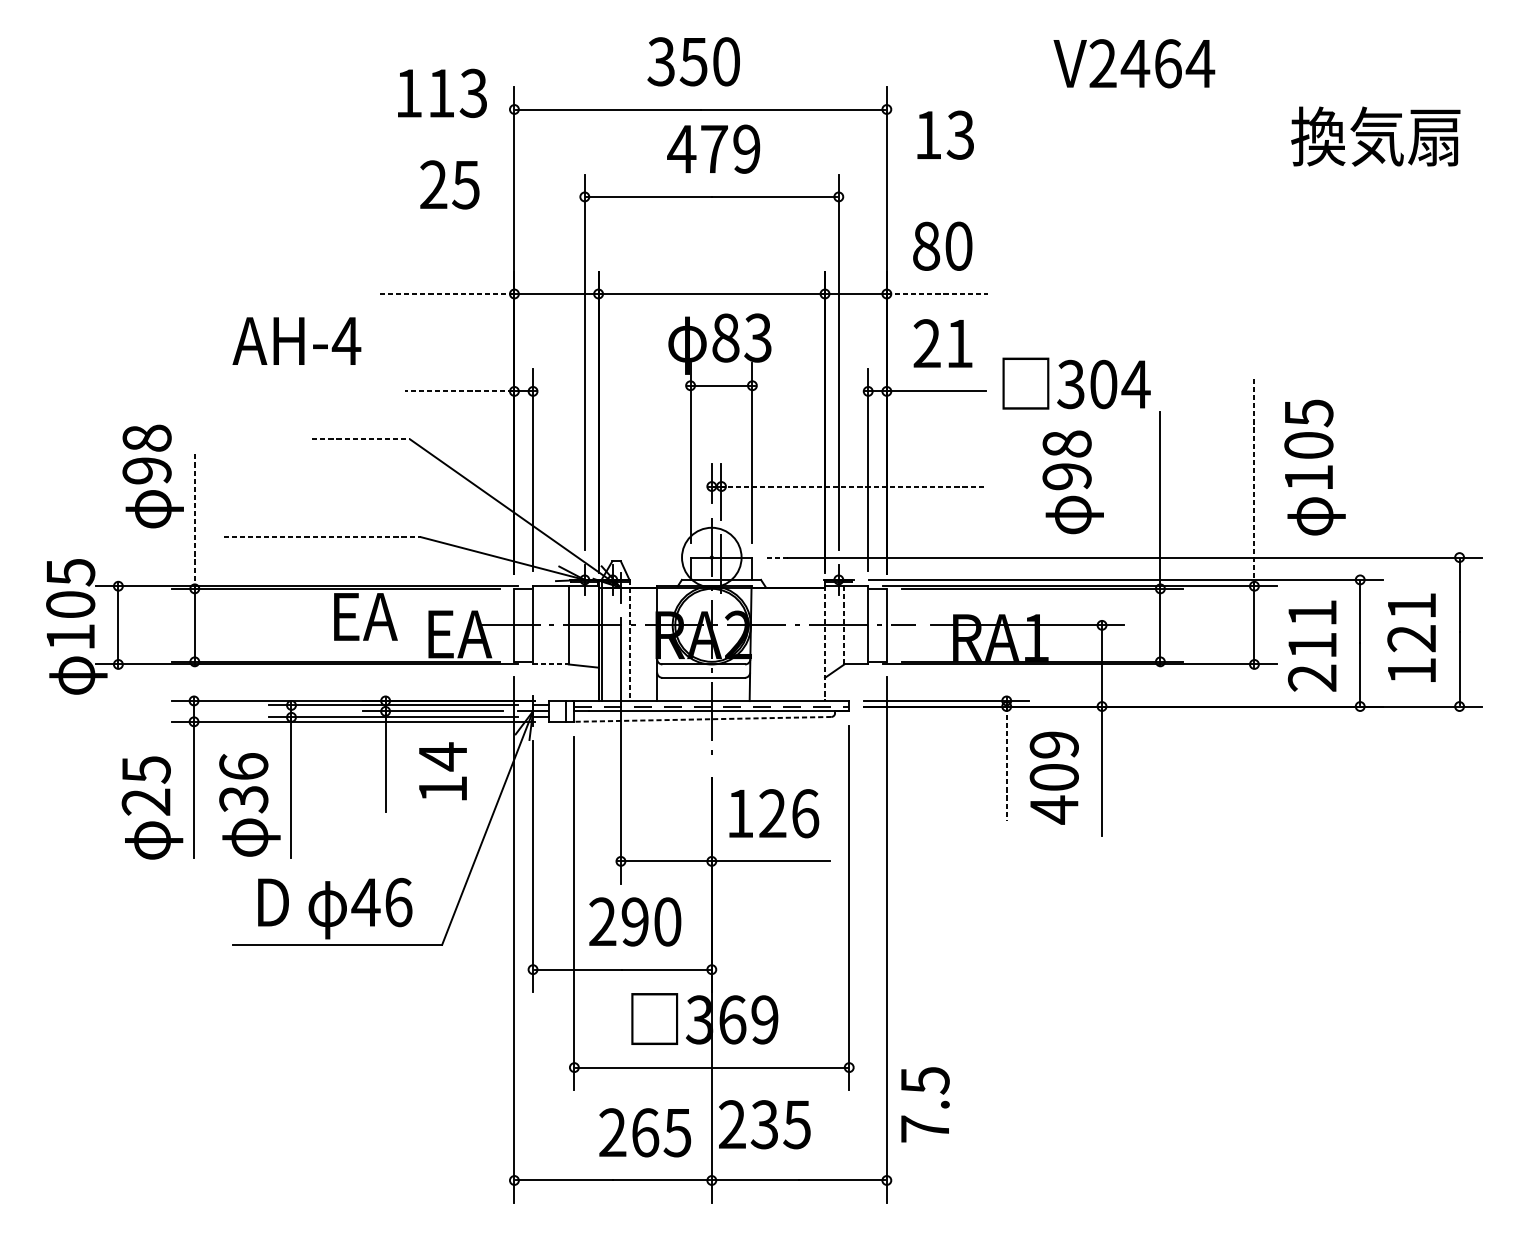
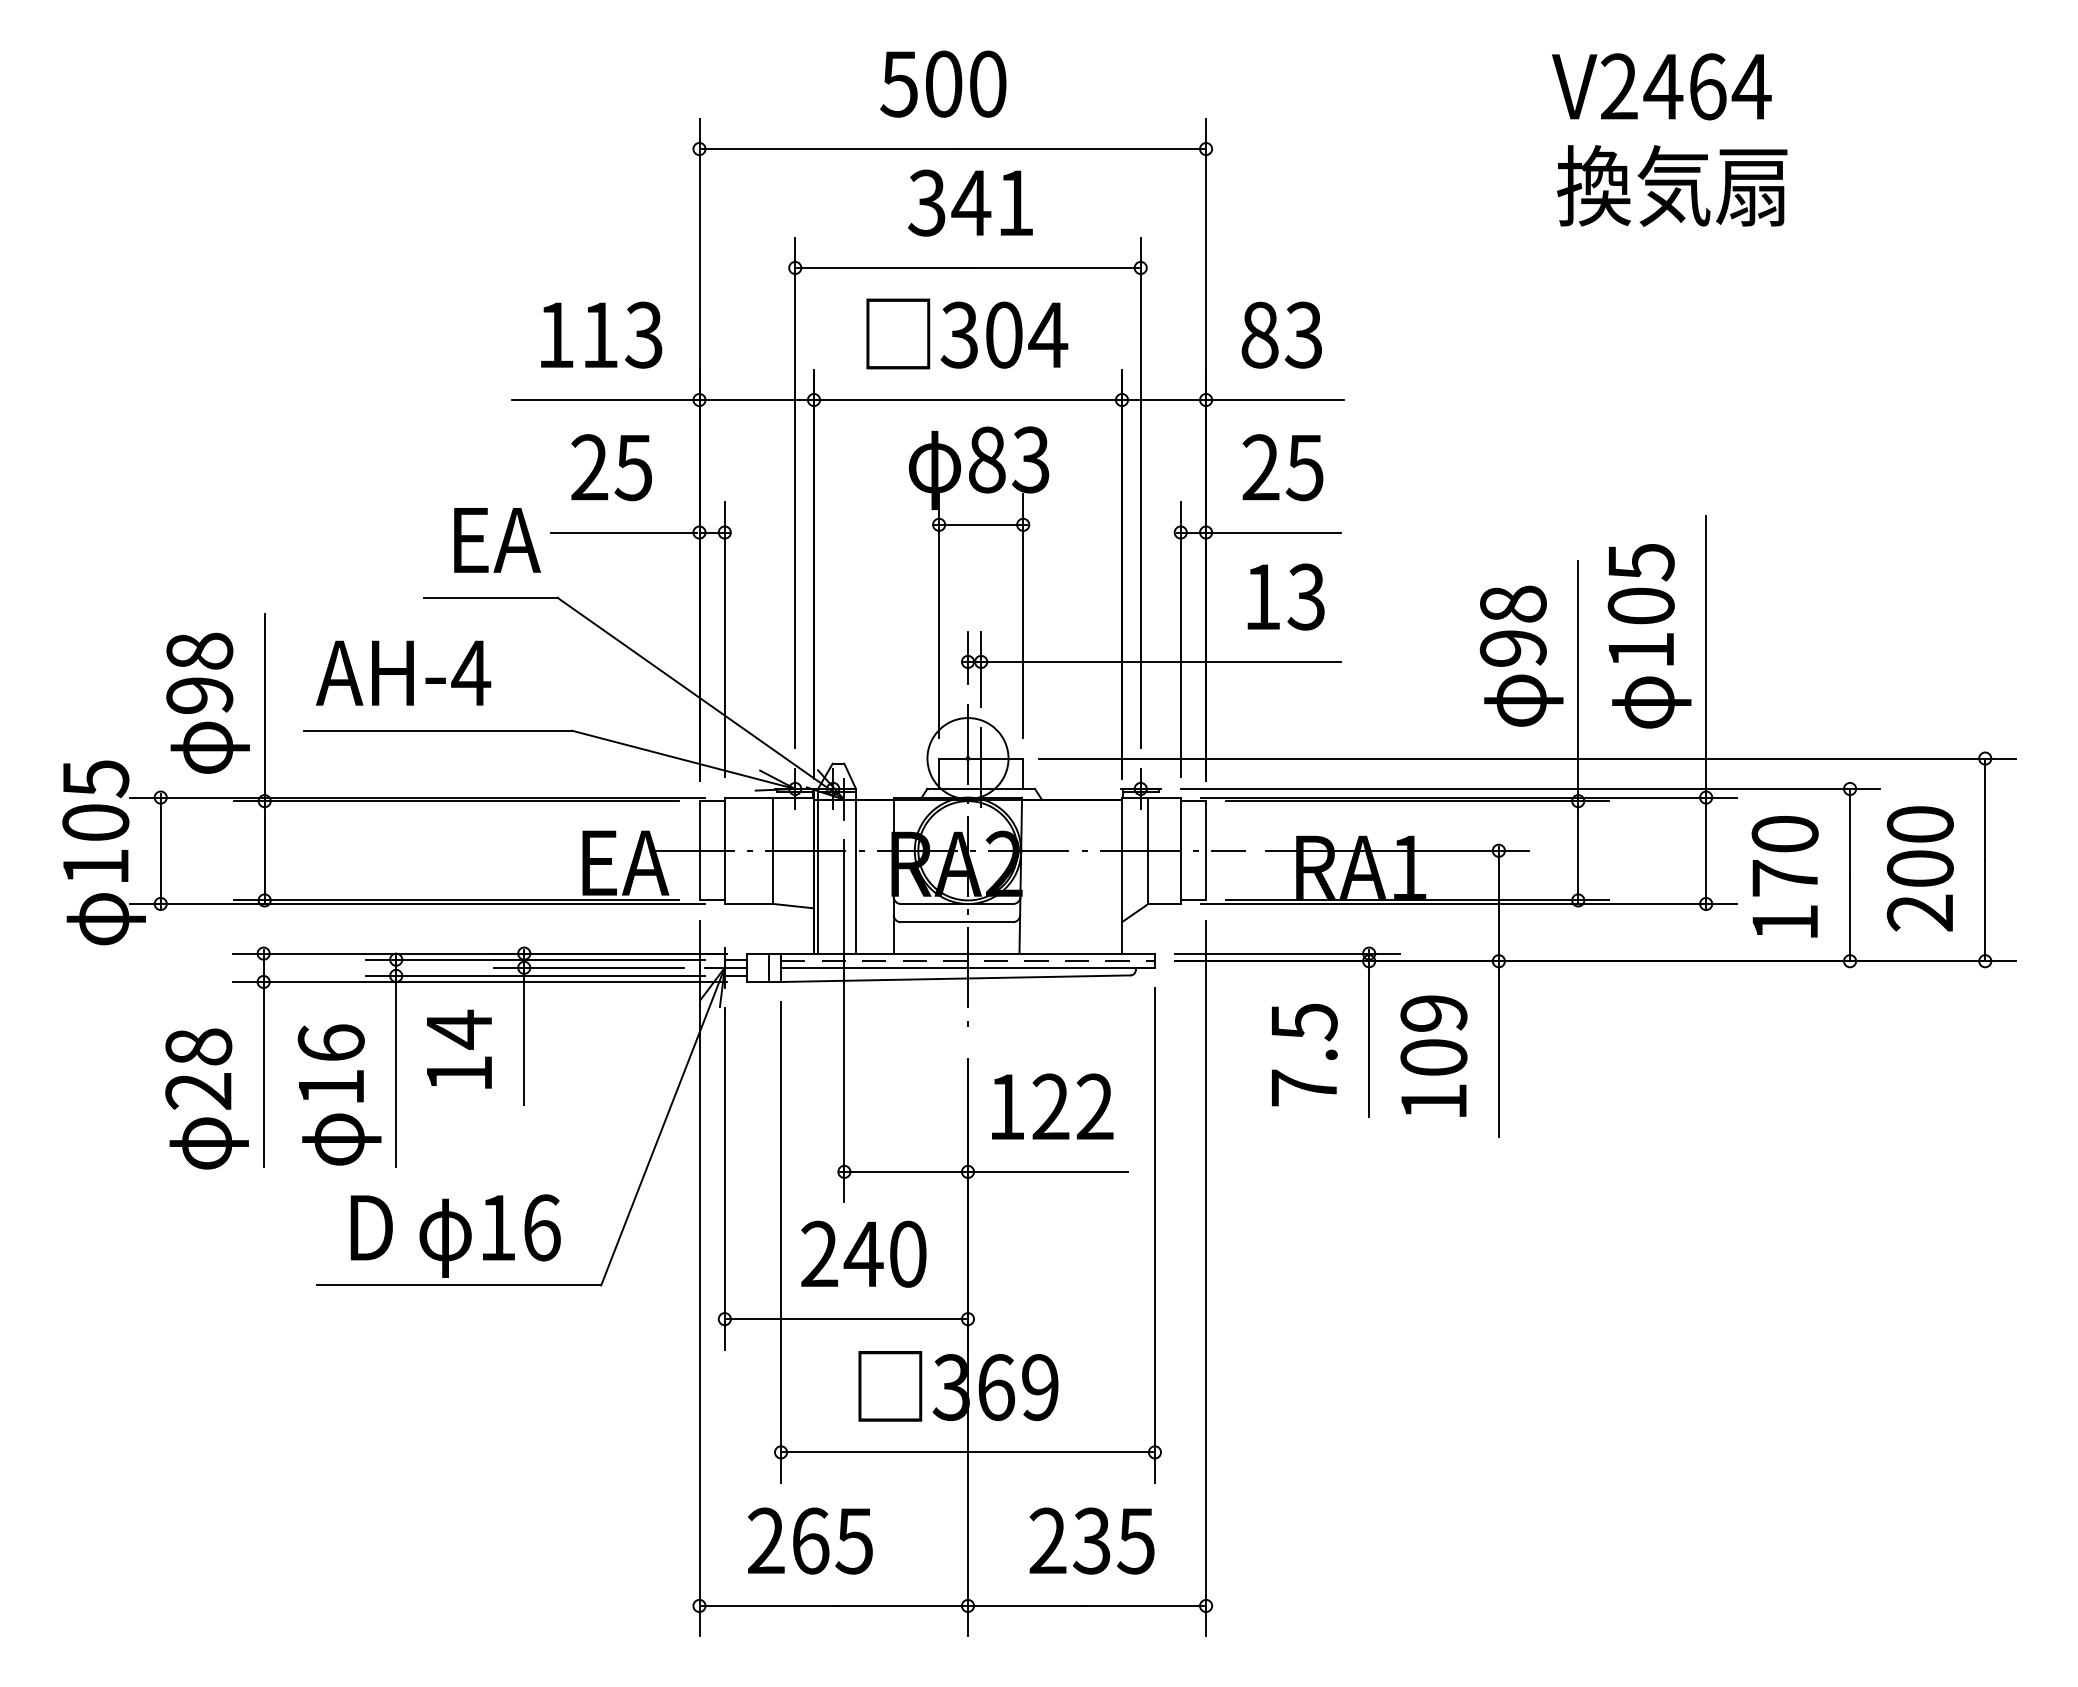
text: (677, 61) -> (921, 83), 350 -> 500
text: (1134, 63) -> (1661, 86), moved
text: (442, 92) -> (601, 334), moved
text: (945, 134) -> (1285, 596), moved
text: (1375, 136) -> (1672, 185), moved
text: (713, 148) -> (970, 202), 479 -> 341
text: (449, 184) -> (611, 467), moved
text: (958, 245) -> (1303, 334), 80 -> 83
line: (445, 294) -> (605, 400), dashed -> solid
line: (937, 294) -> (1275, 400), dashed -> solid
text: (296, 340) -> (403, 672), moved
text: (959, 344) -> (1304, 468), 21 -> 25
text: (1076, 383) -> (967, 333), moved
line: (458, 391) -> (623, 532), dashed -> solid
line: (361, 439) -> (491, 597), dashed -> solid
text: (1314, 467) -> (1649, 636), moved
text: (152, 475) -> (207, 702), moved
text: (1073, 481) -> (1521, 655), moved
line: (1254, 482) -> (1706, 656), dashed -> solid
line: (848, 486) -> (1154, 661), dashed -> solid
line: (194, 520) -> (264, 707), dashed -> solid
line: (322, 536) -> (438, 730), dashed -> solid
line: (776, 557) -> (1055, 758), dashed -> solid
text: (365, 617) -> (497, 540), moved
line: (844, 625) -> (1148, 851), dashed -> solid
text: (1411, 638) -> (1919, 868), 121 -> 200
line: (629, 640) -> (856, 871), dashed -> solid
line: (825, 644) -> (1122, 876), dashed -> solid
text: (1312, 645) -> (1784, 878), 211 -> 170
line: (551, 664) -> (749, 903), dashed -> solid
line: (702, 719) -> (955, 978), dashed -> solid
line: (1006, 764) -> (1369, 1039), dashed -> solid
text: (146, 769) -> (198, 1047), 25 -> 28
text: (443, 770) -> (459, 1048), moved
text: (243, 799) -> (330, 1087), 36 -> 16
text: (1053, 810) -> (1433, 1102), 409 -> 109
text: (805, 813) -> (1095, 1106), 126 -> 122
text: (365, 902) -> (497, 1227), 46 -> 16
text: (634, 921) -> (863, 1253), 290 -> 240
text: (925, 1104) -> (1304, 1054), moved
text: (764, 1124) -> (1091, 1540), moved
text: (645, 1132) -> (810, 1540), moved

